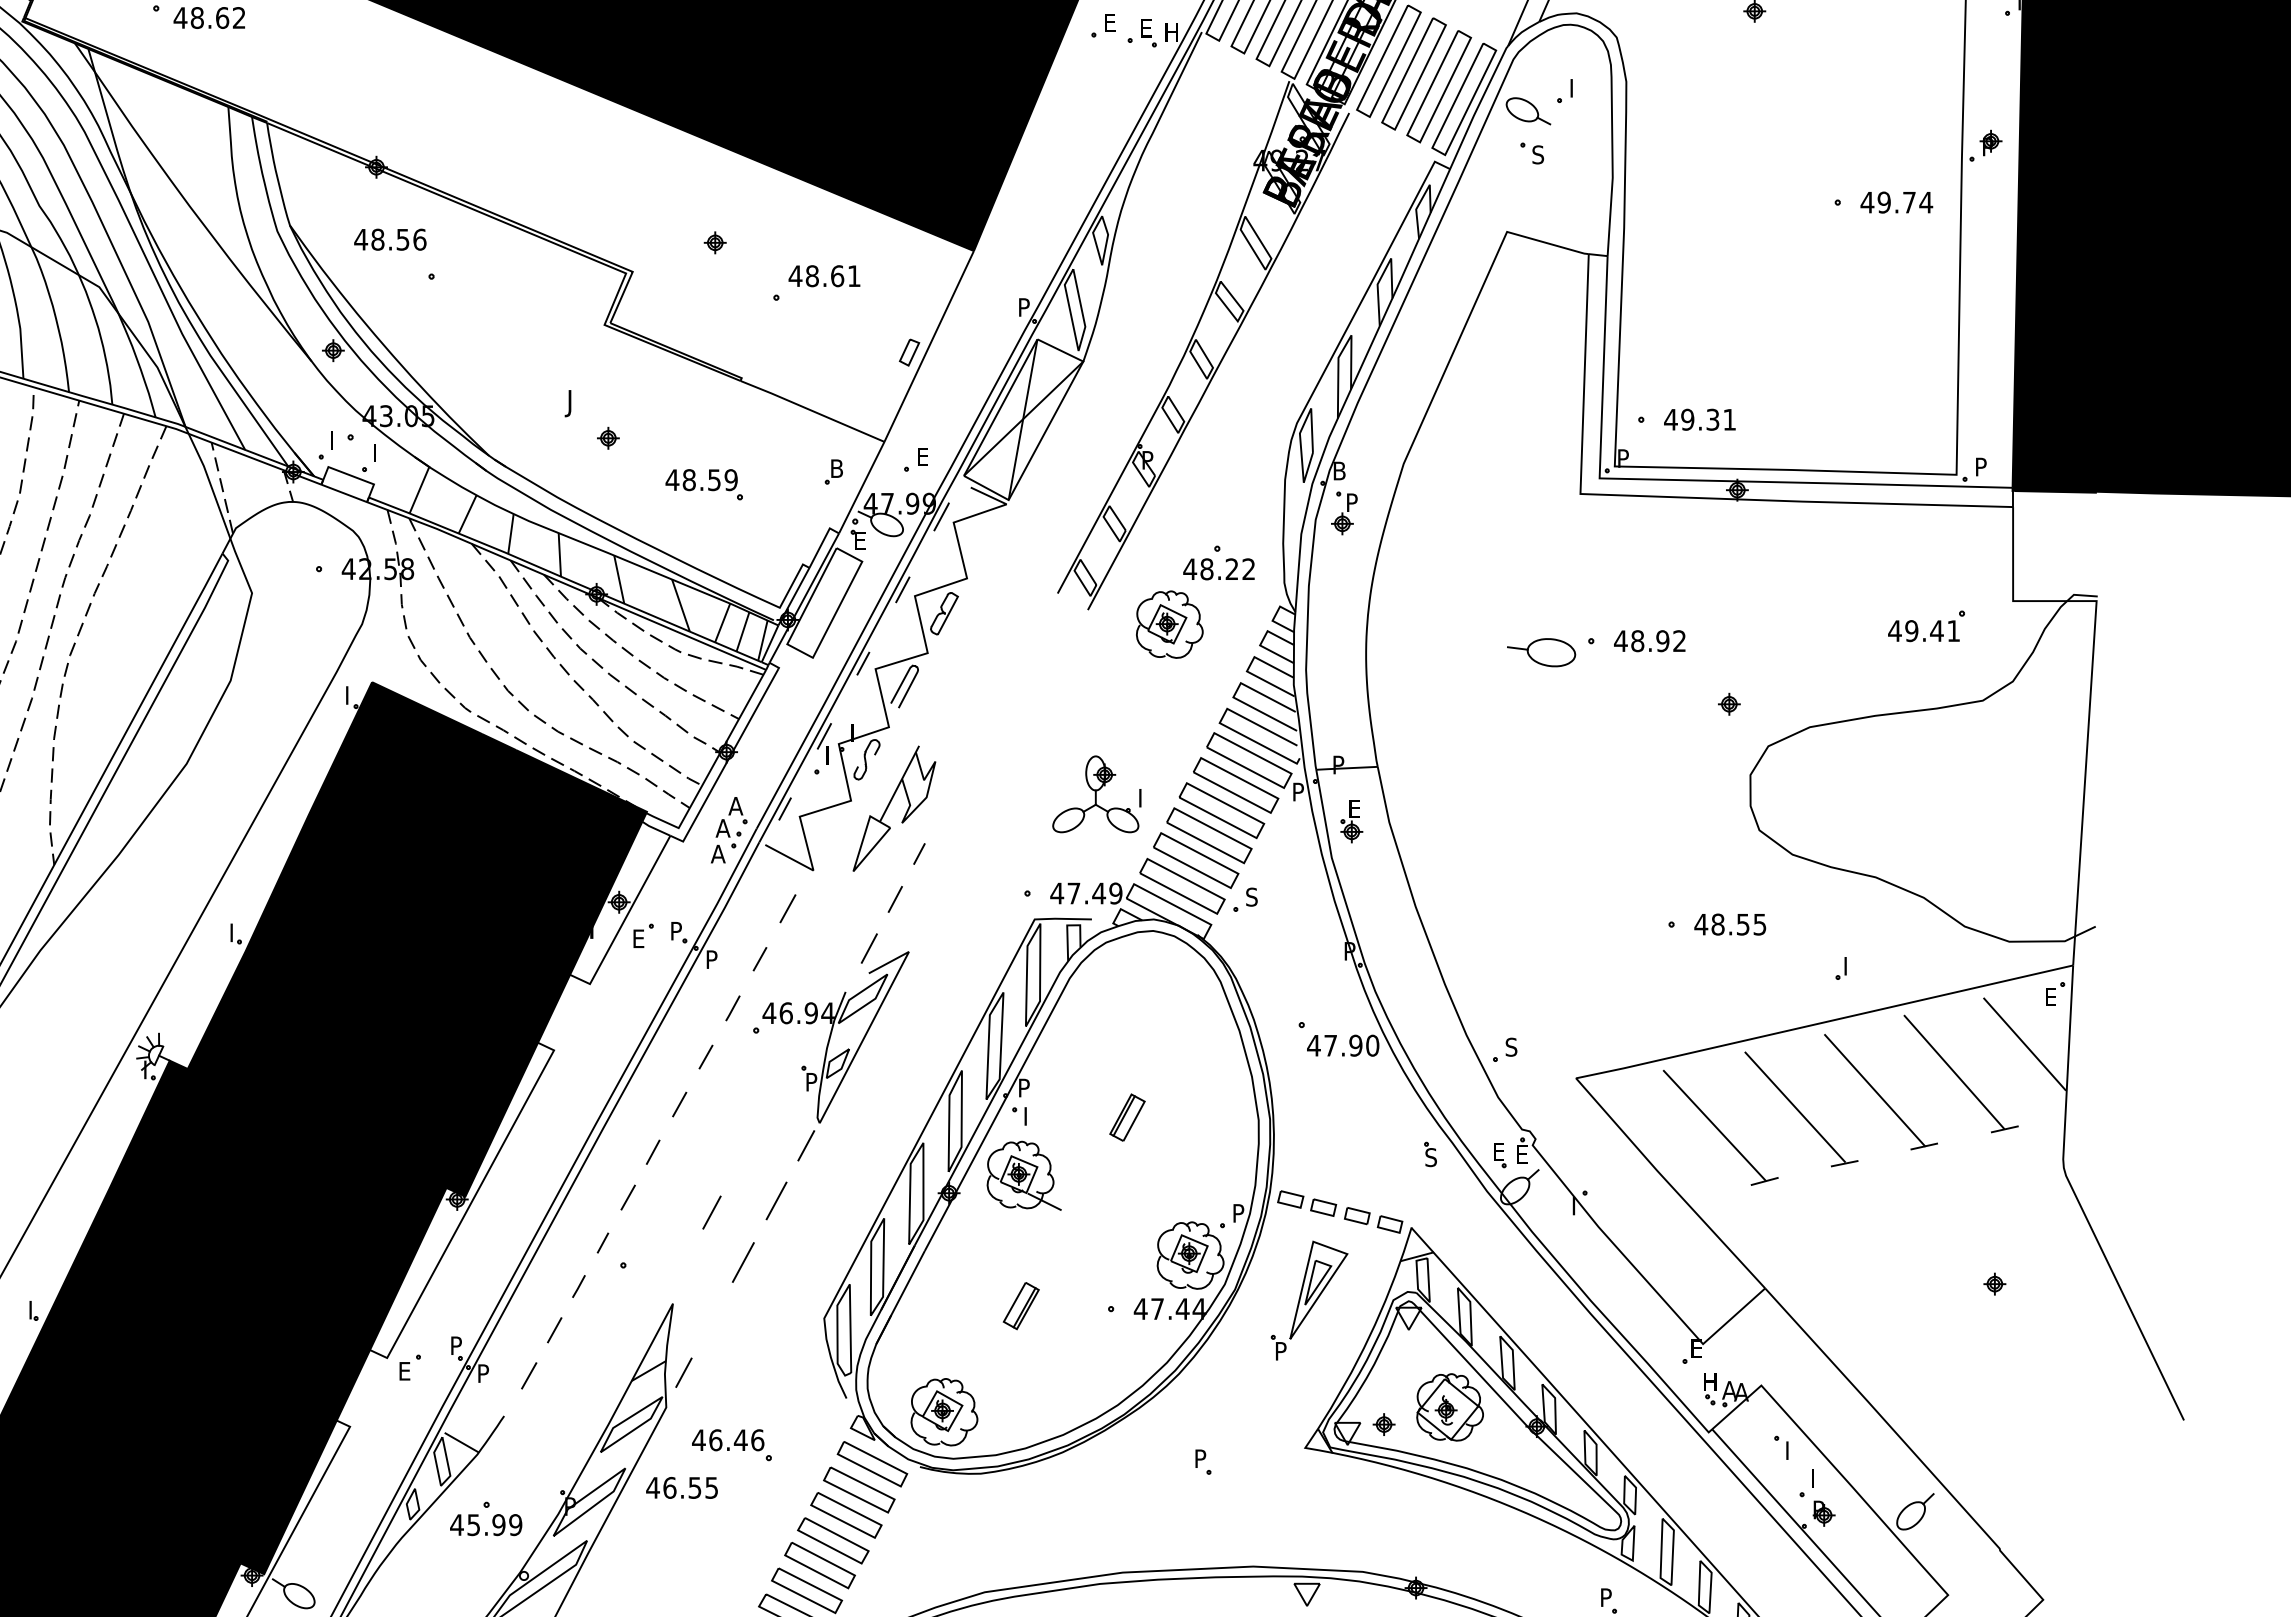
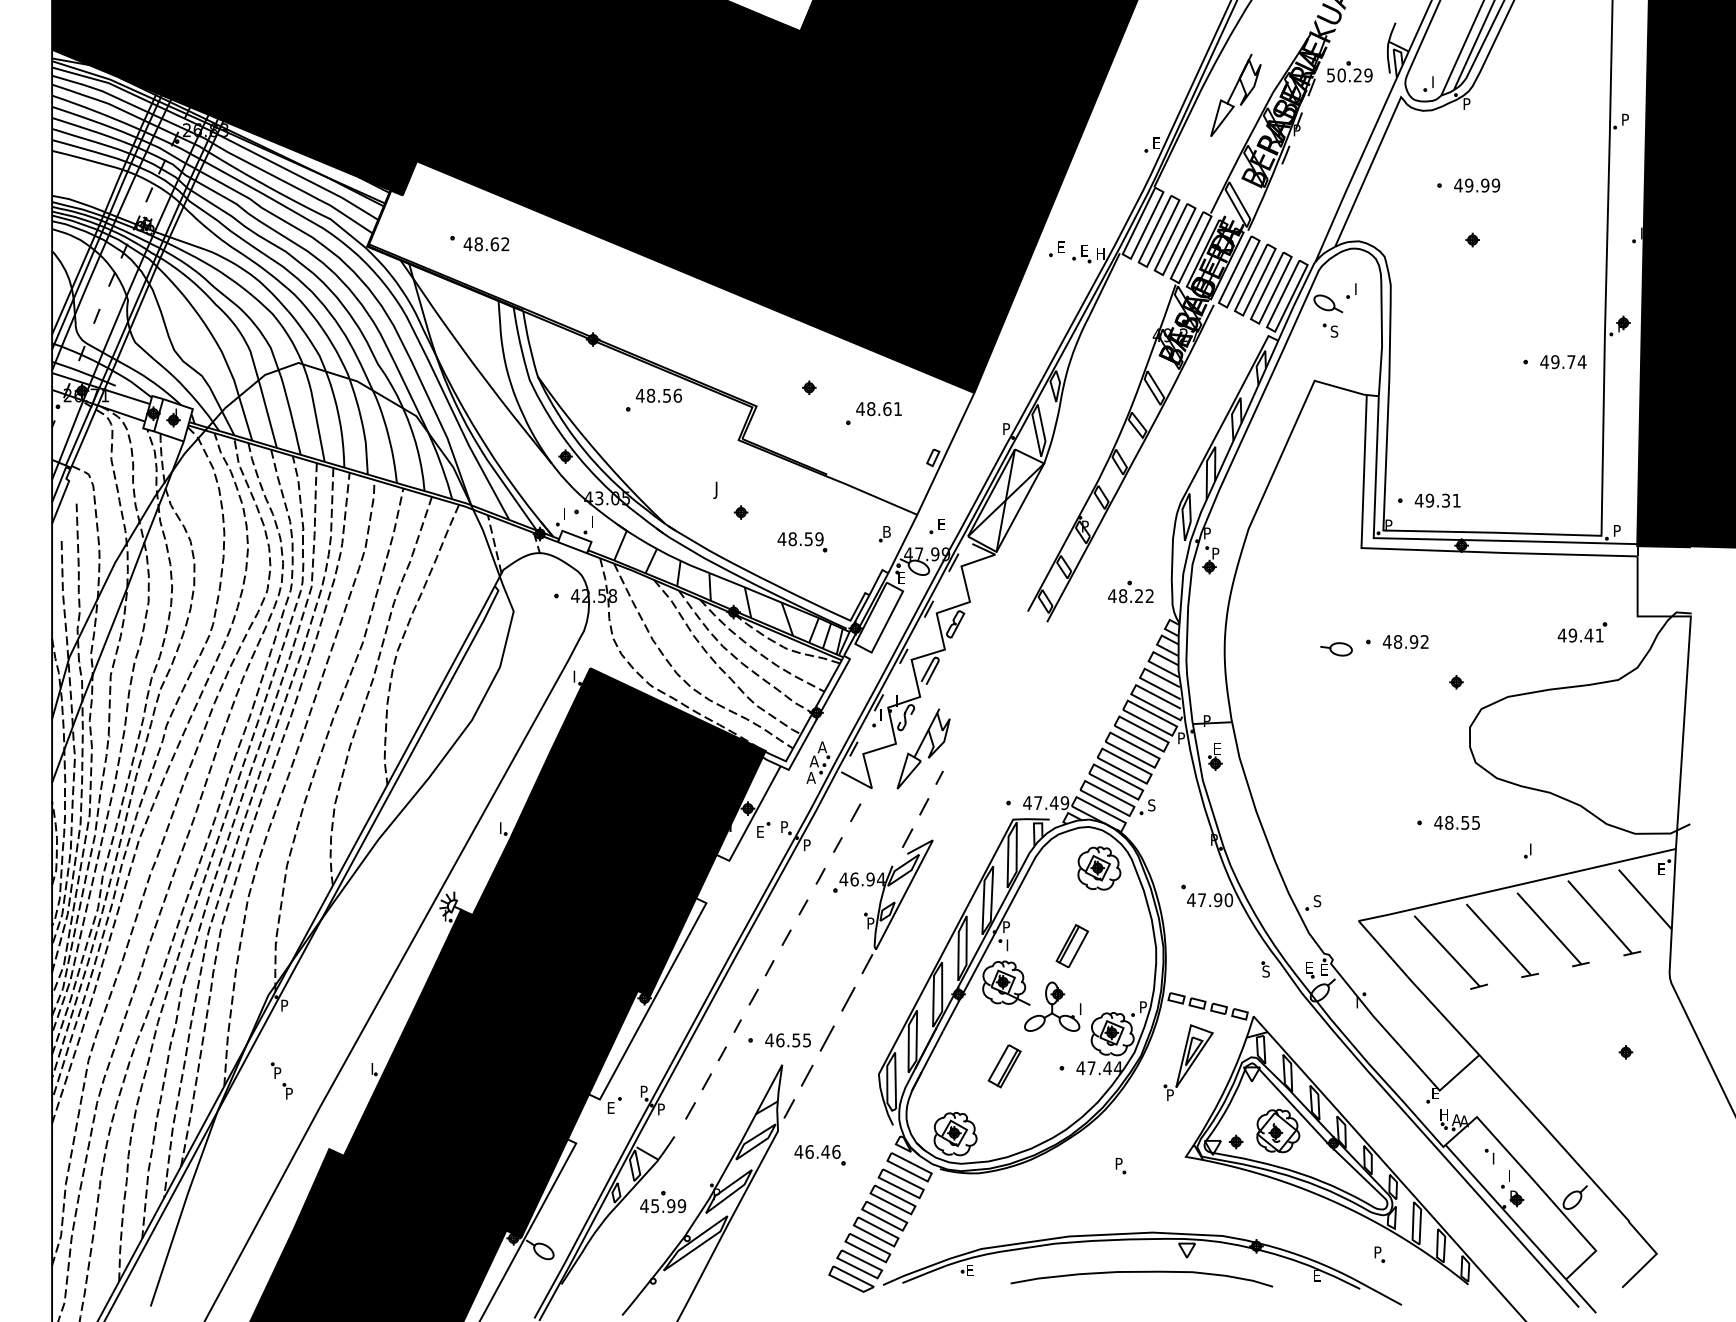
text: (389, 239) -> (658, 395), moved
text: (1340, 471) -> (1208, 533), B -> P
part: (1169, 624) -> (1099, 868), moved
part: (1541, 652) -> (1336, 649), size x0.71
part: (1096, 793) -> (1052, 1006), moved
part: (1127, 1116) -> (1072, 945), size x1.43
line: (710, 1212) -> (806, 1075), moved
part: (1021, 1306) -> (1004, 1066), size x1.43
text: (681, 1488) -> (787, 1040), moved

